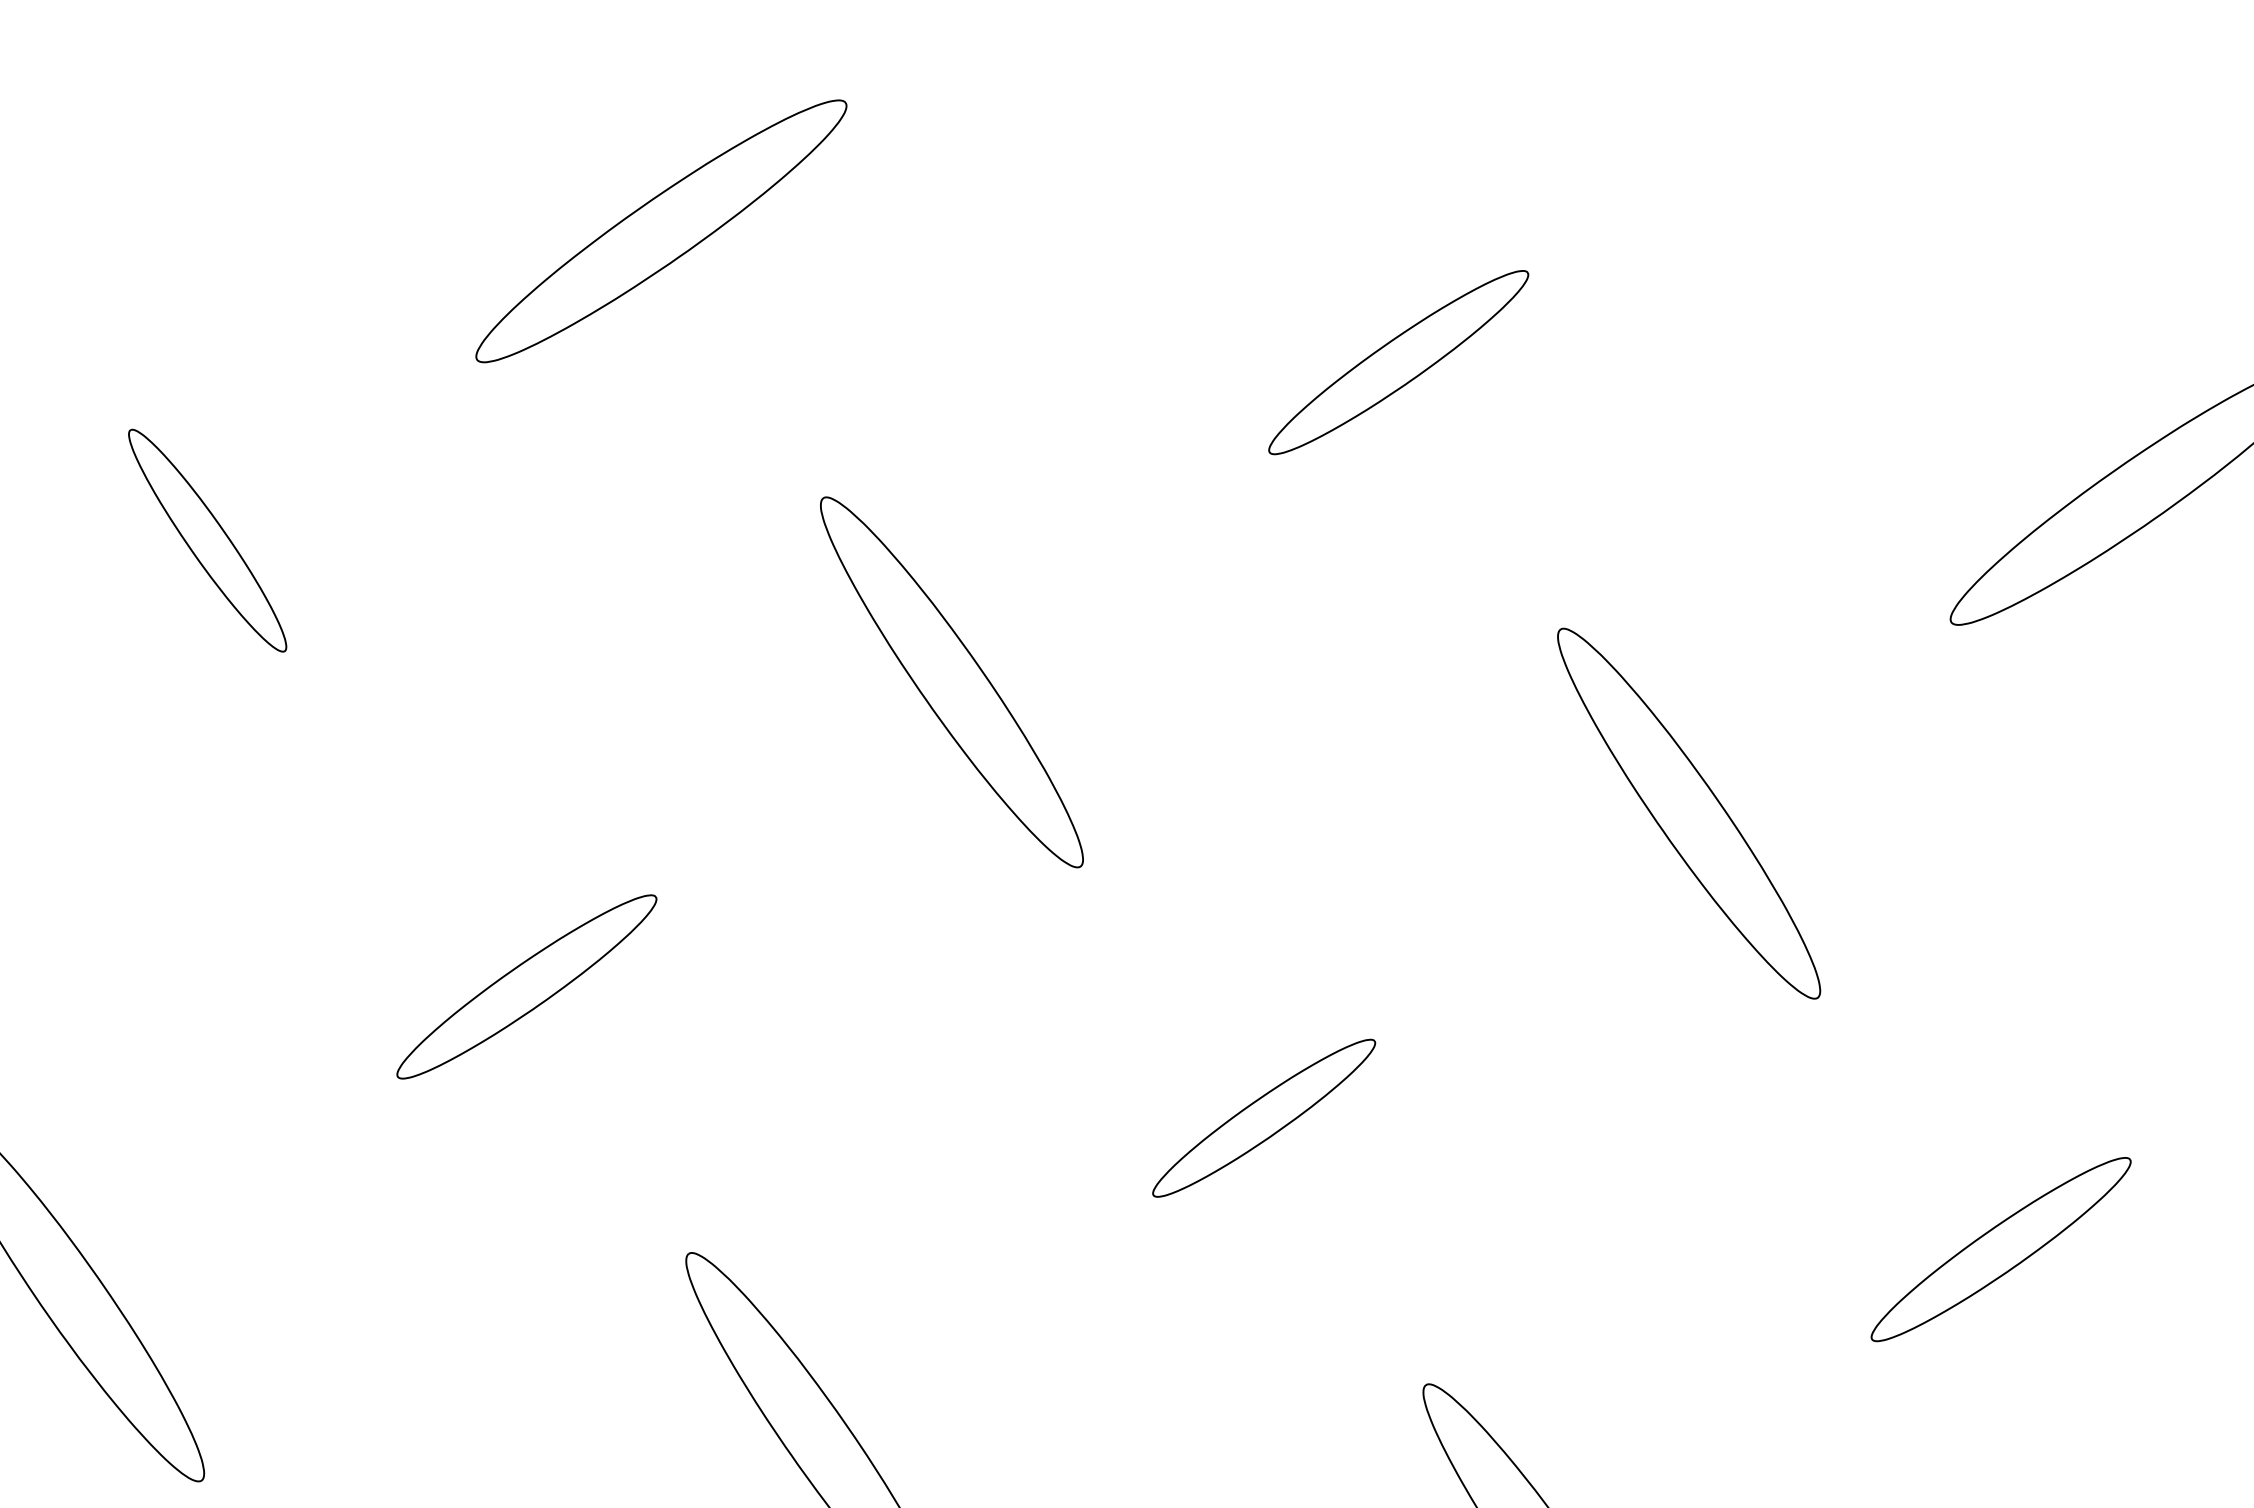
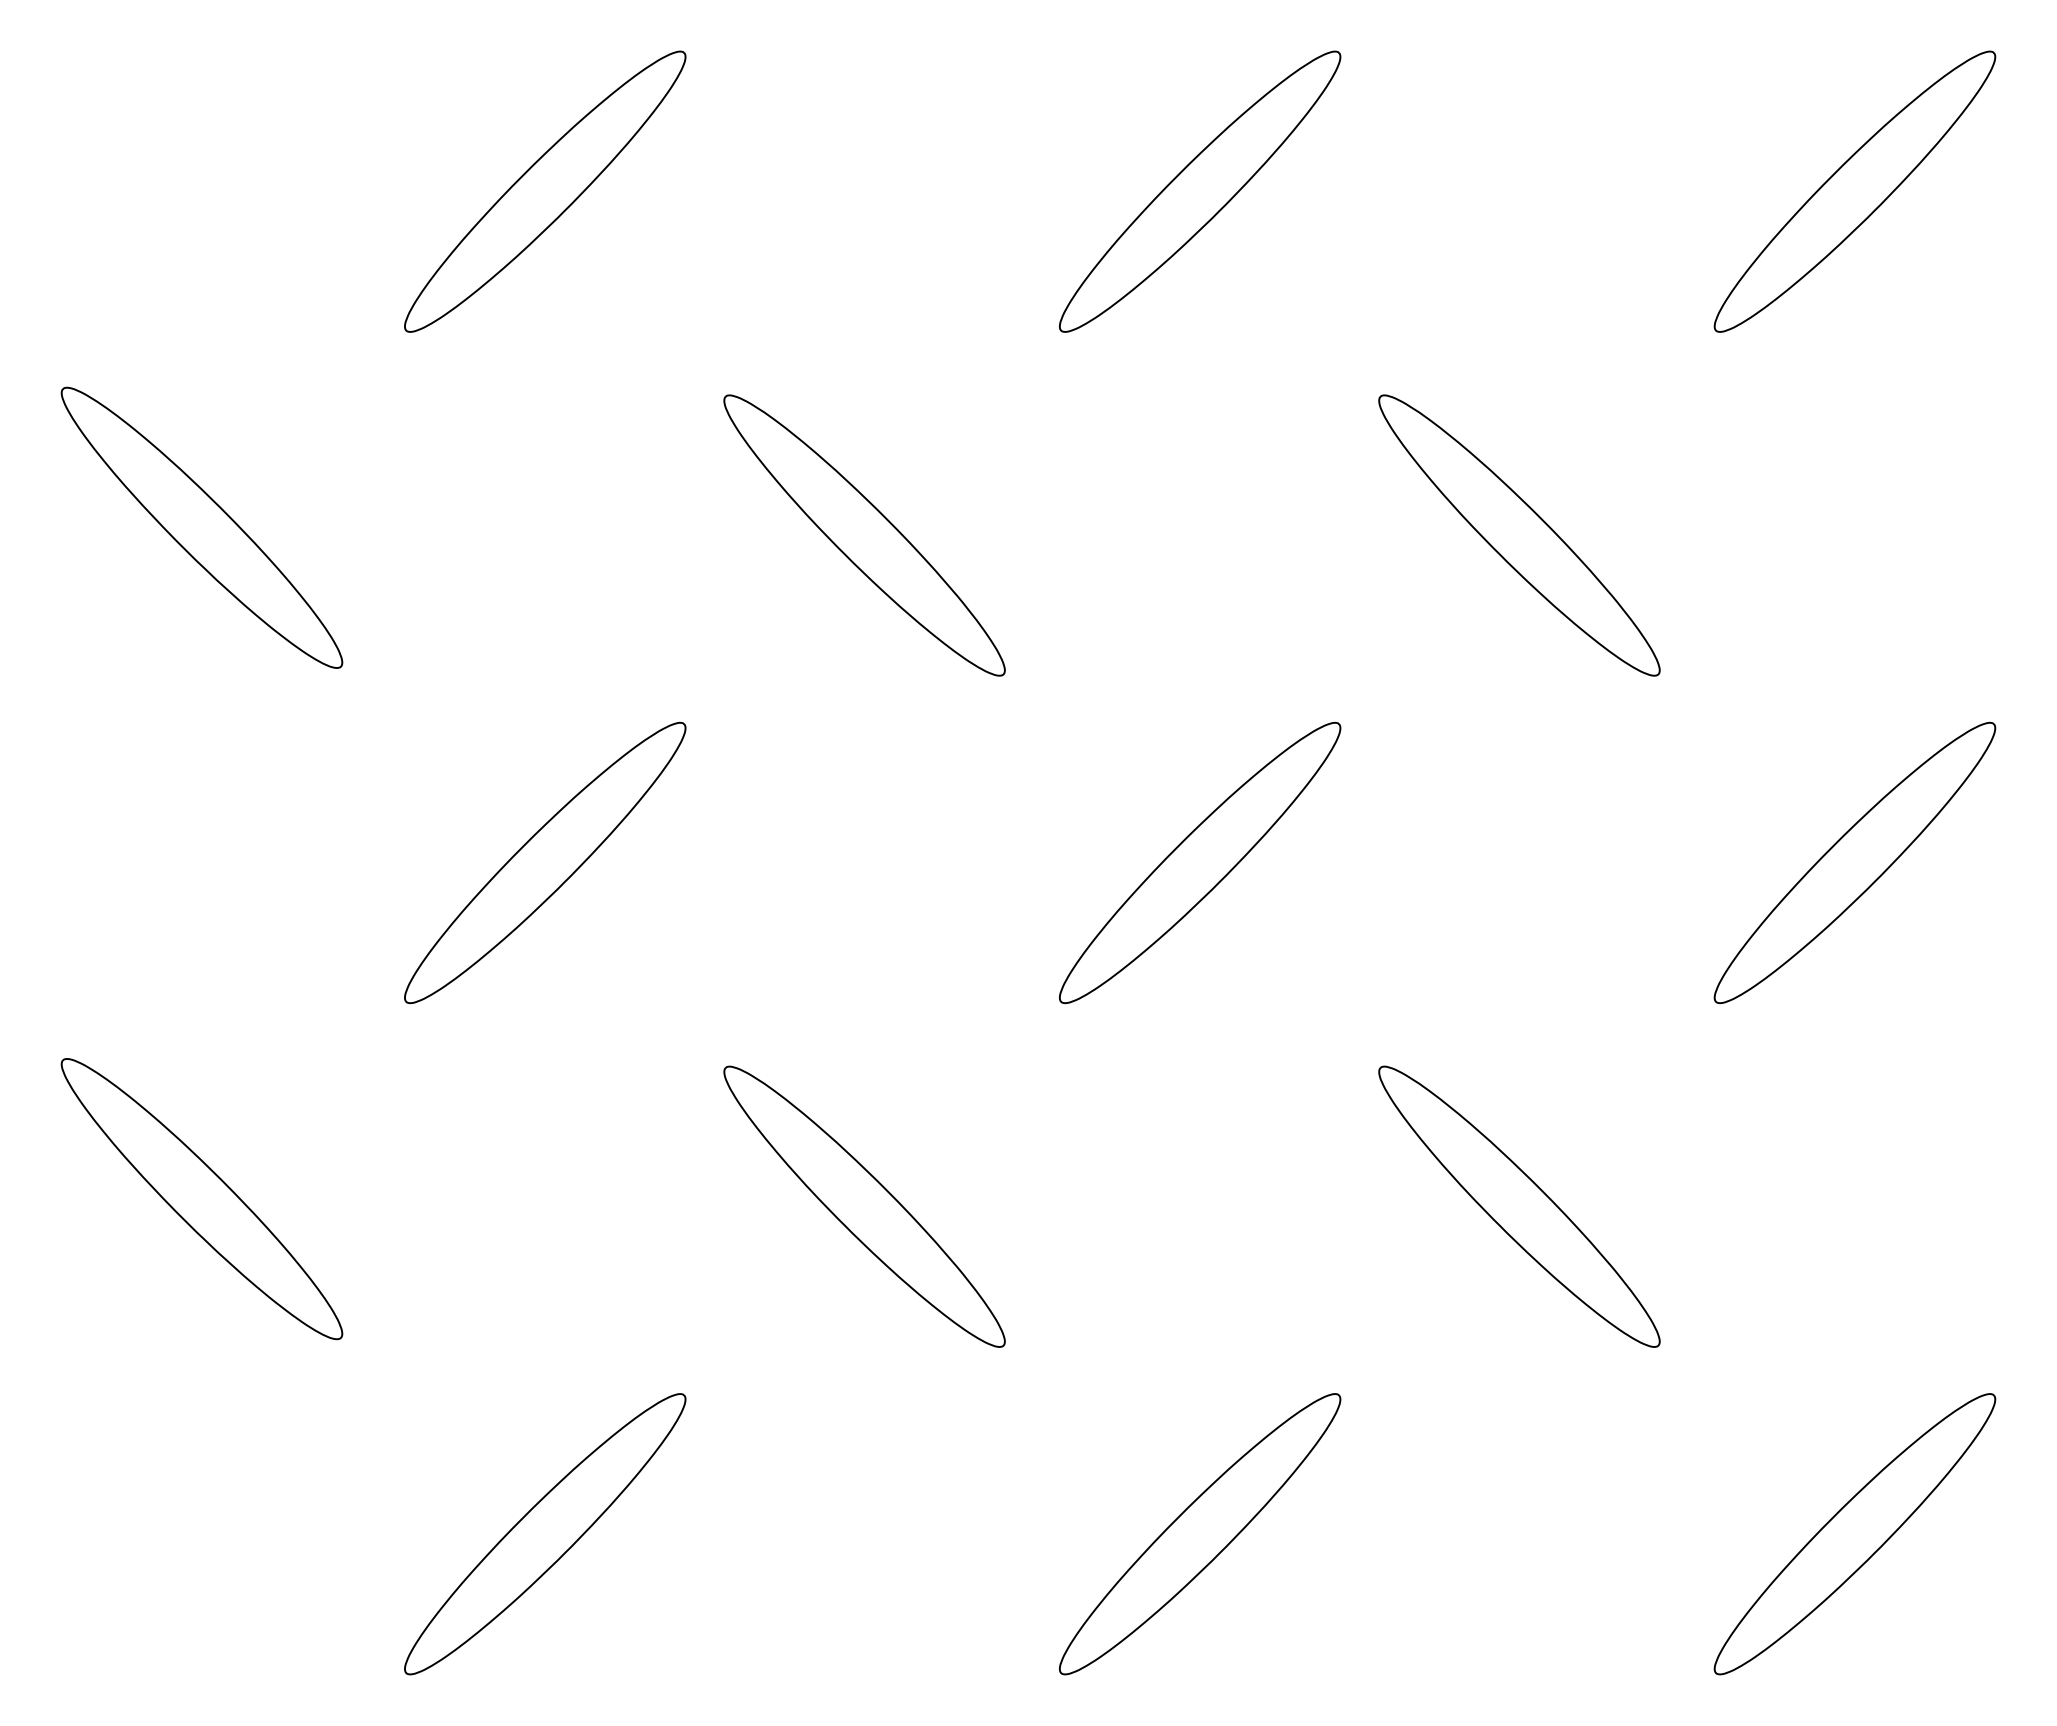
part: (1399, 362) -> (1200, 191), size x1.43
part: (207, 540) -> (201, 527), size x1.67
part: (527, 986) -> (545, 862), size x1.43
part: (1264, 1117) -> (1200, 862), size x1.67
part: (2000, 1248) -> (1854, 862), size x1.43

